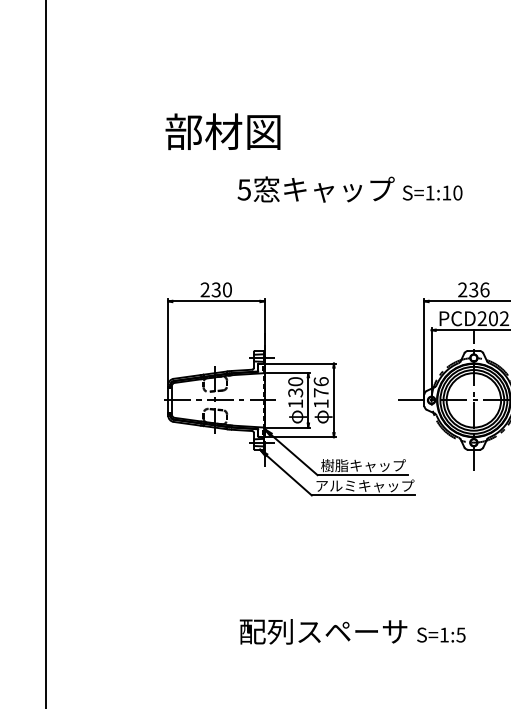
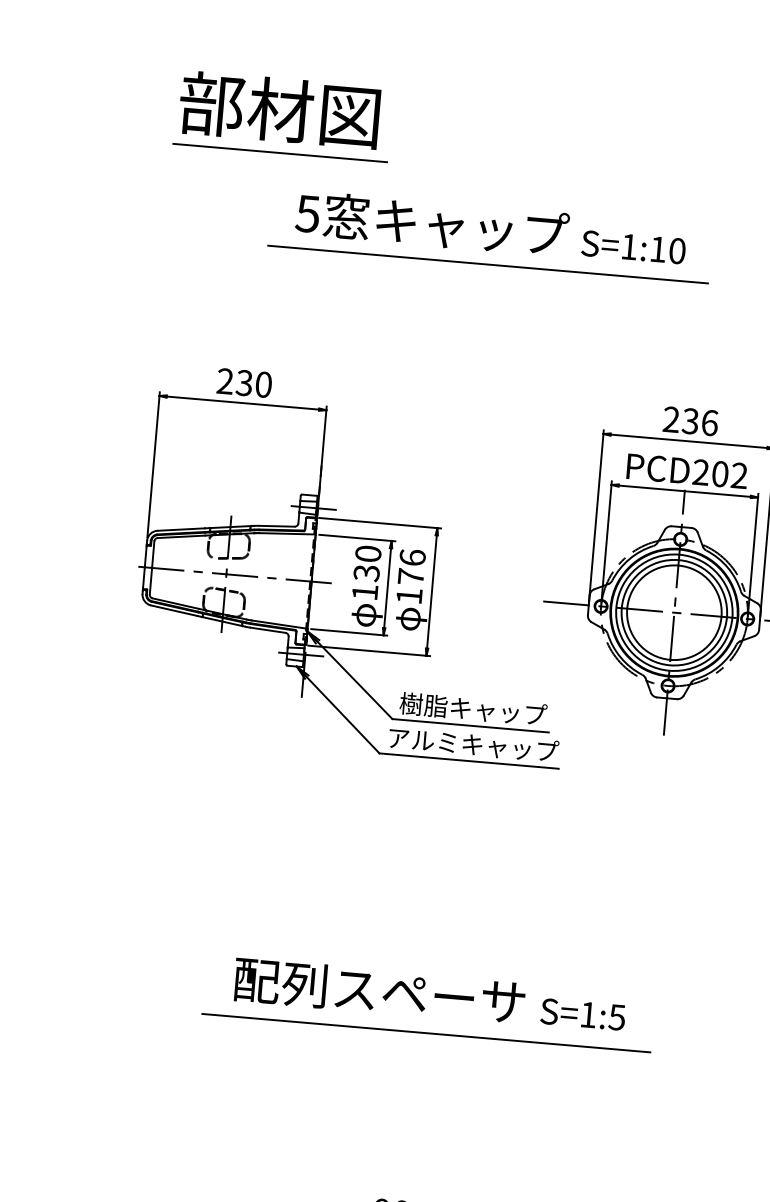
line: (225, 156) -> (280, 153), added
line: (349, 210) -> (487, 265), added
line: (352, 653) -> (426, 1033), added

